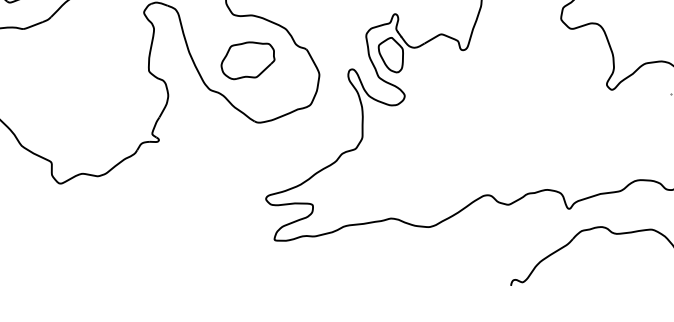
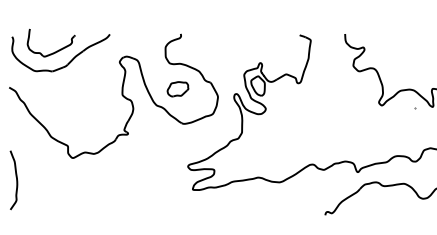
part: (247, 61) -> (177, 89), size x0.7

